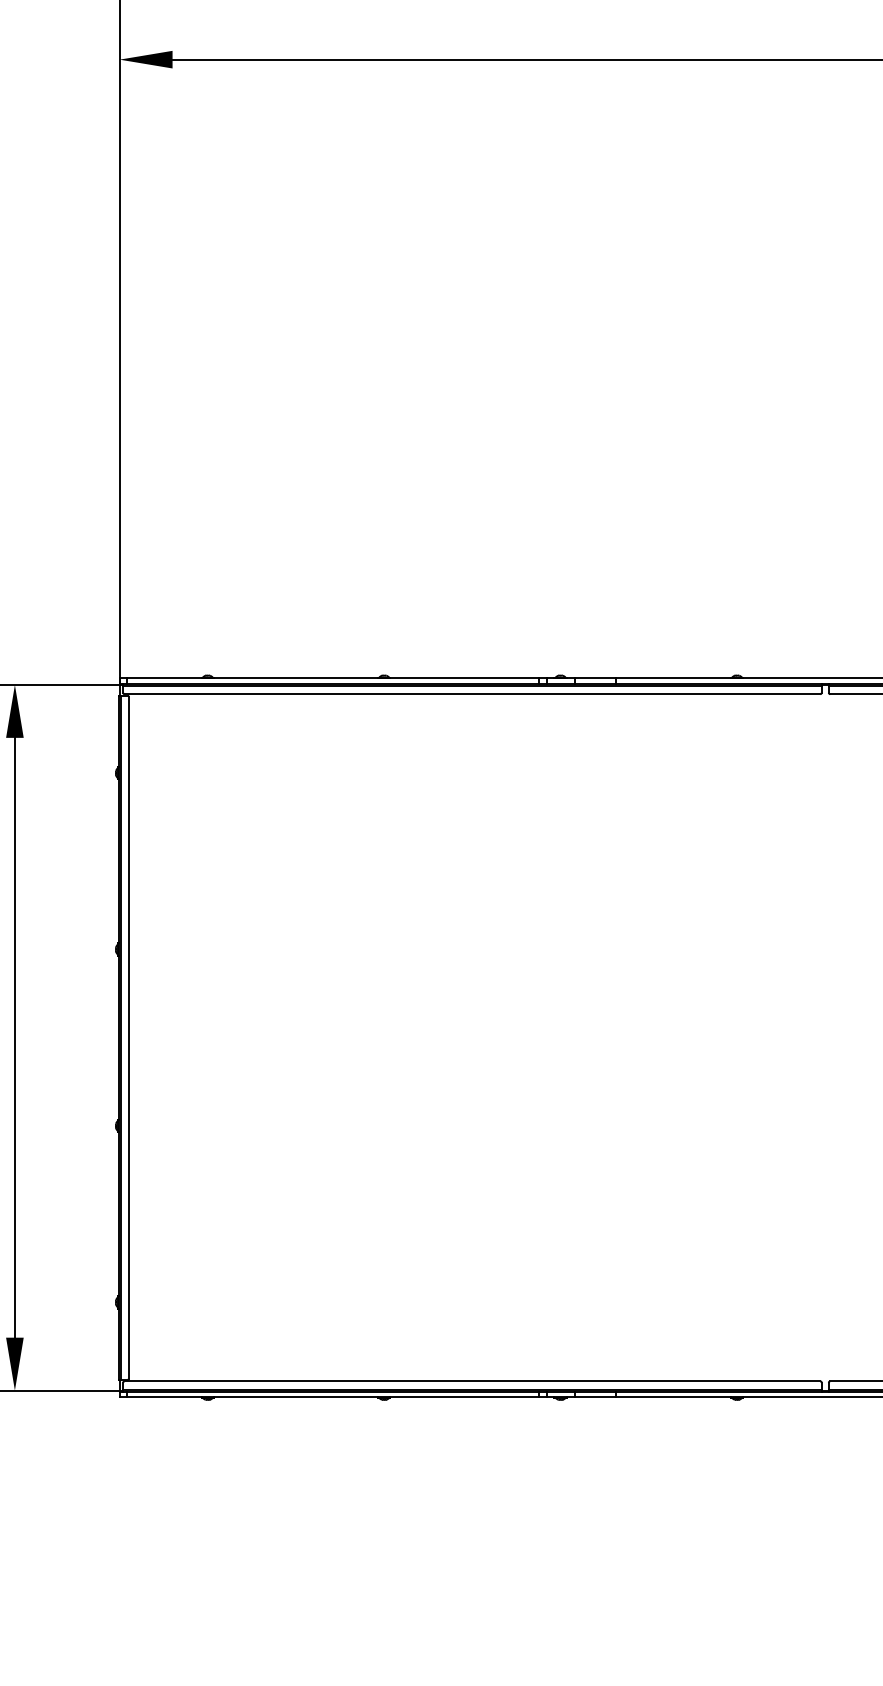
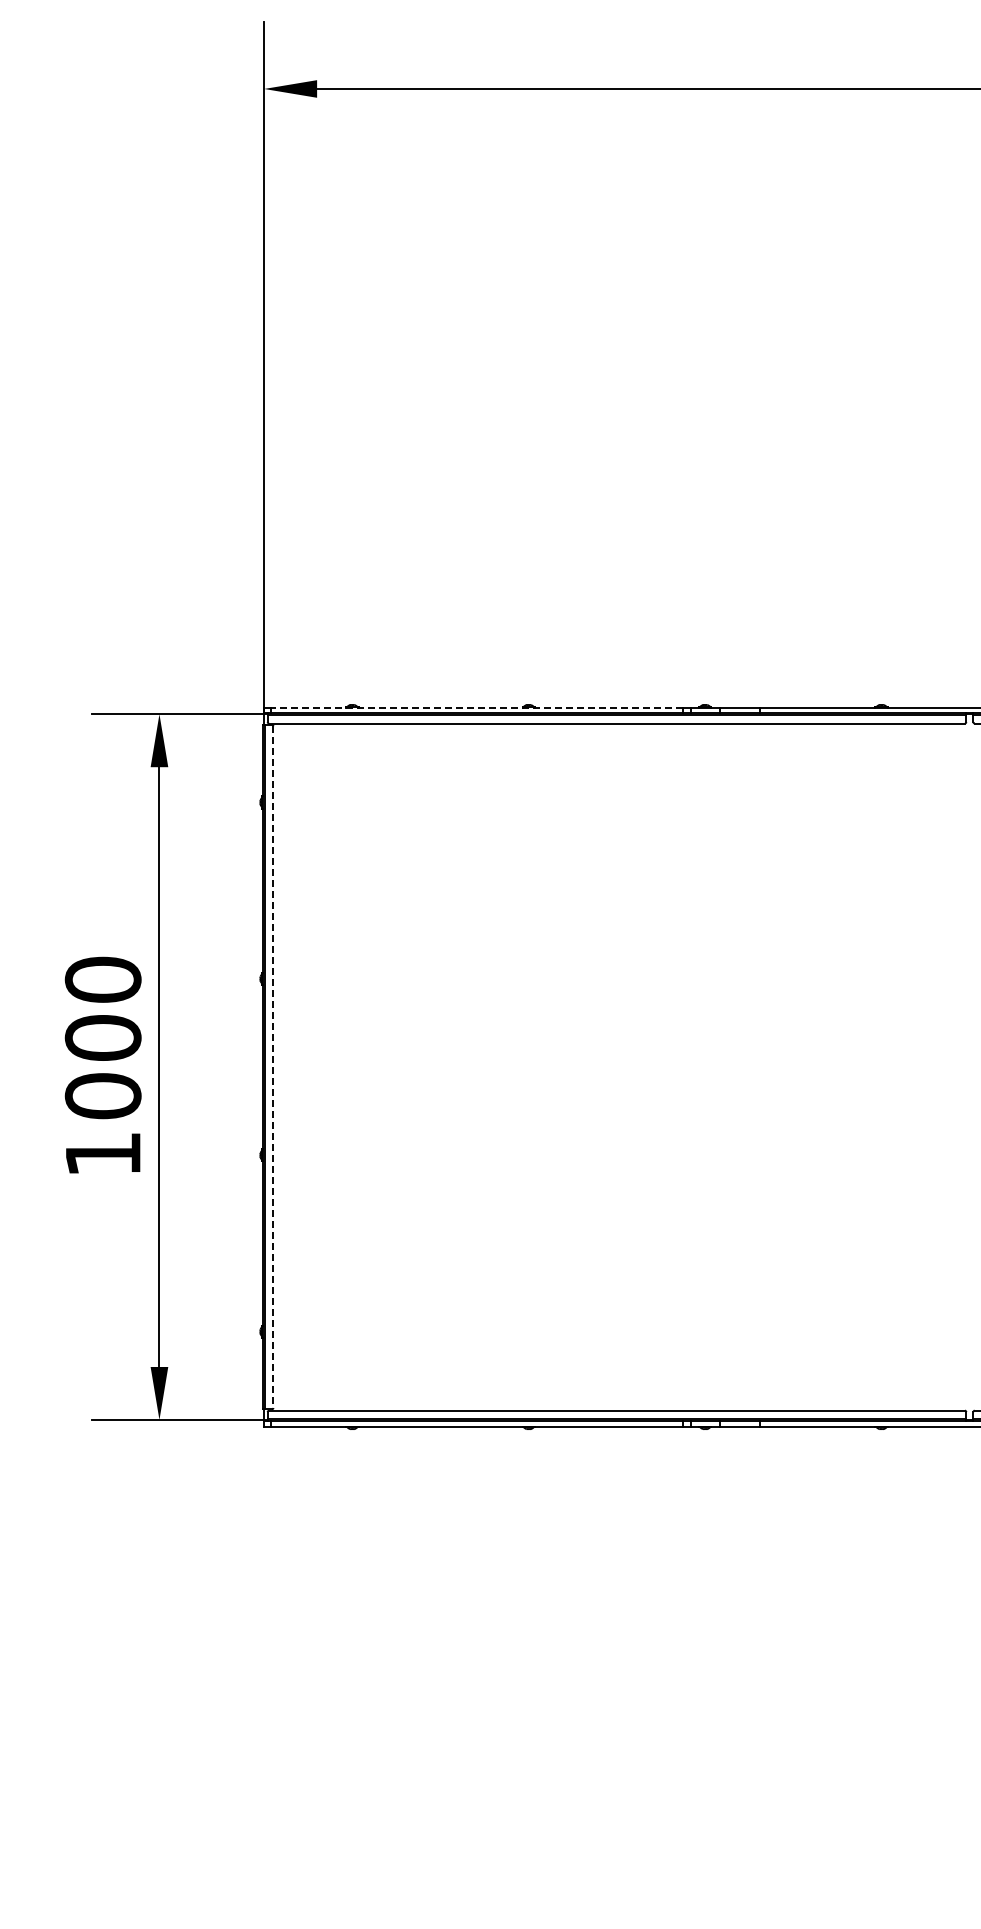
line: (332, 678) -> (477, 707), solid -> dashed
line: (128, 1038) -> (273, 1067), solid -> dashed

